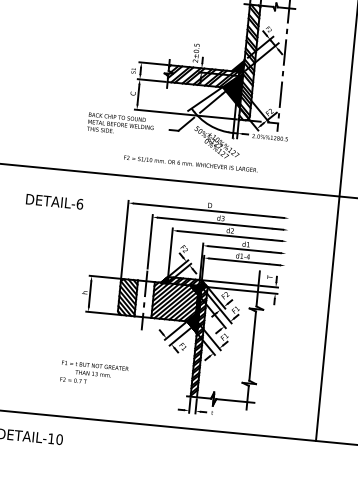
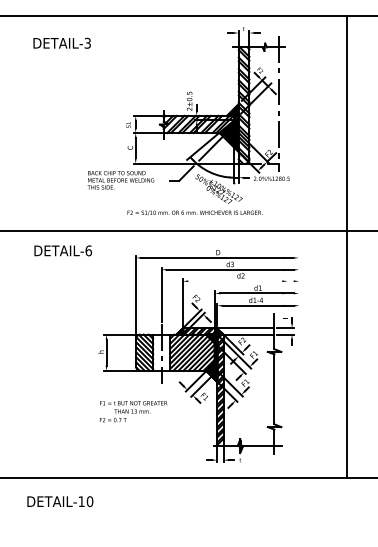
text: (54, 201) -> (62, 250), moved
line: (229, 236) -> (240, 281), removed
text: (94, 373) -> (133, 411), moved

